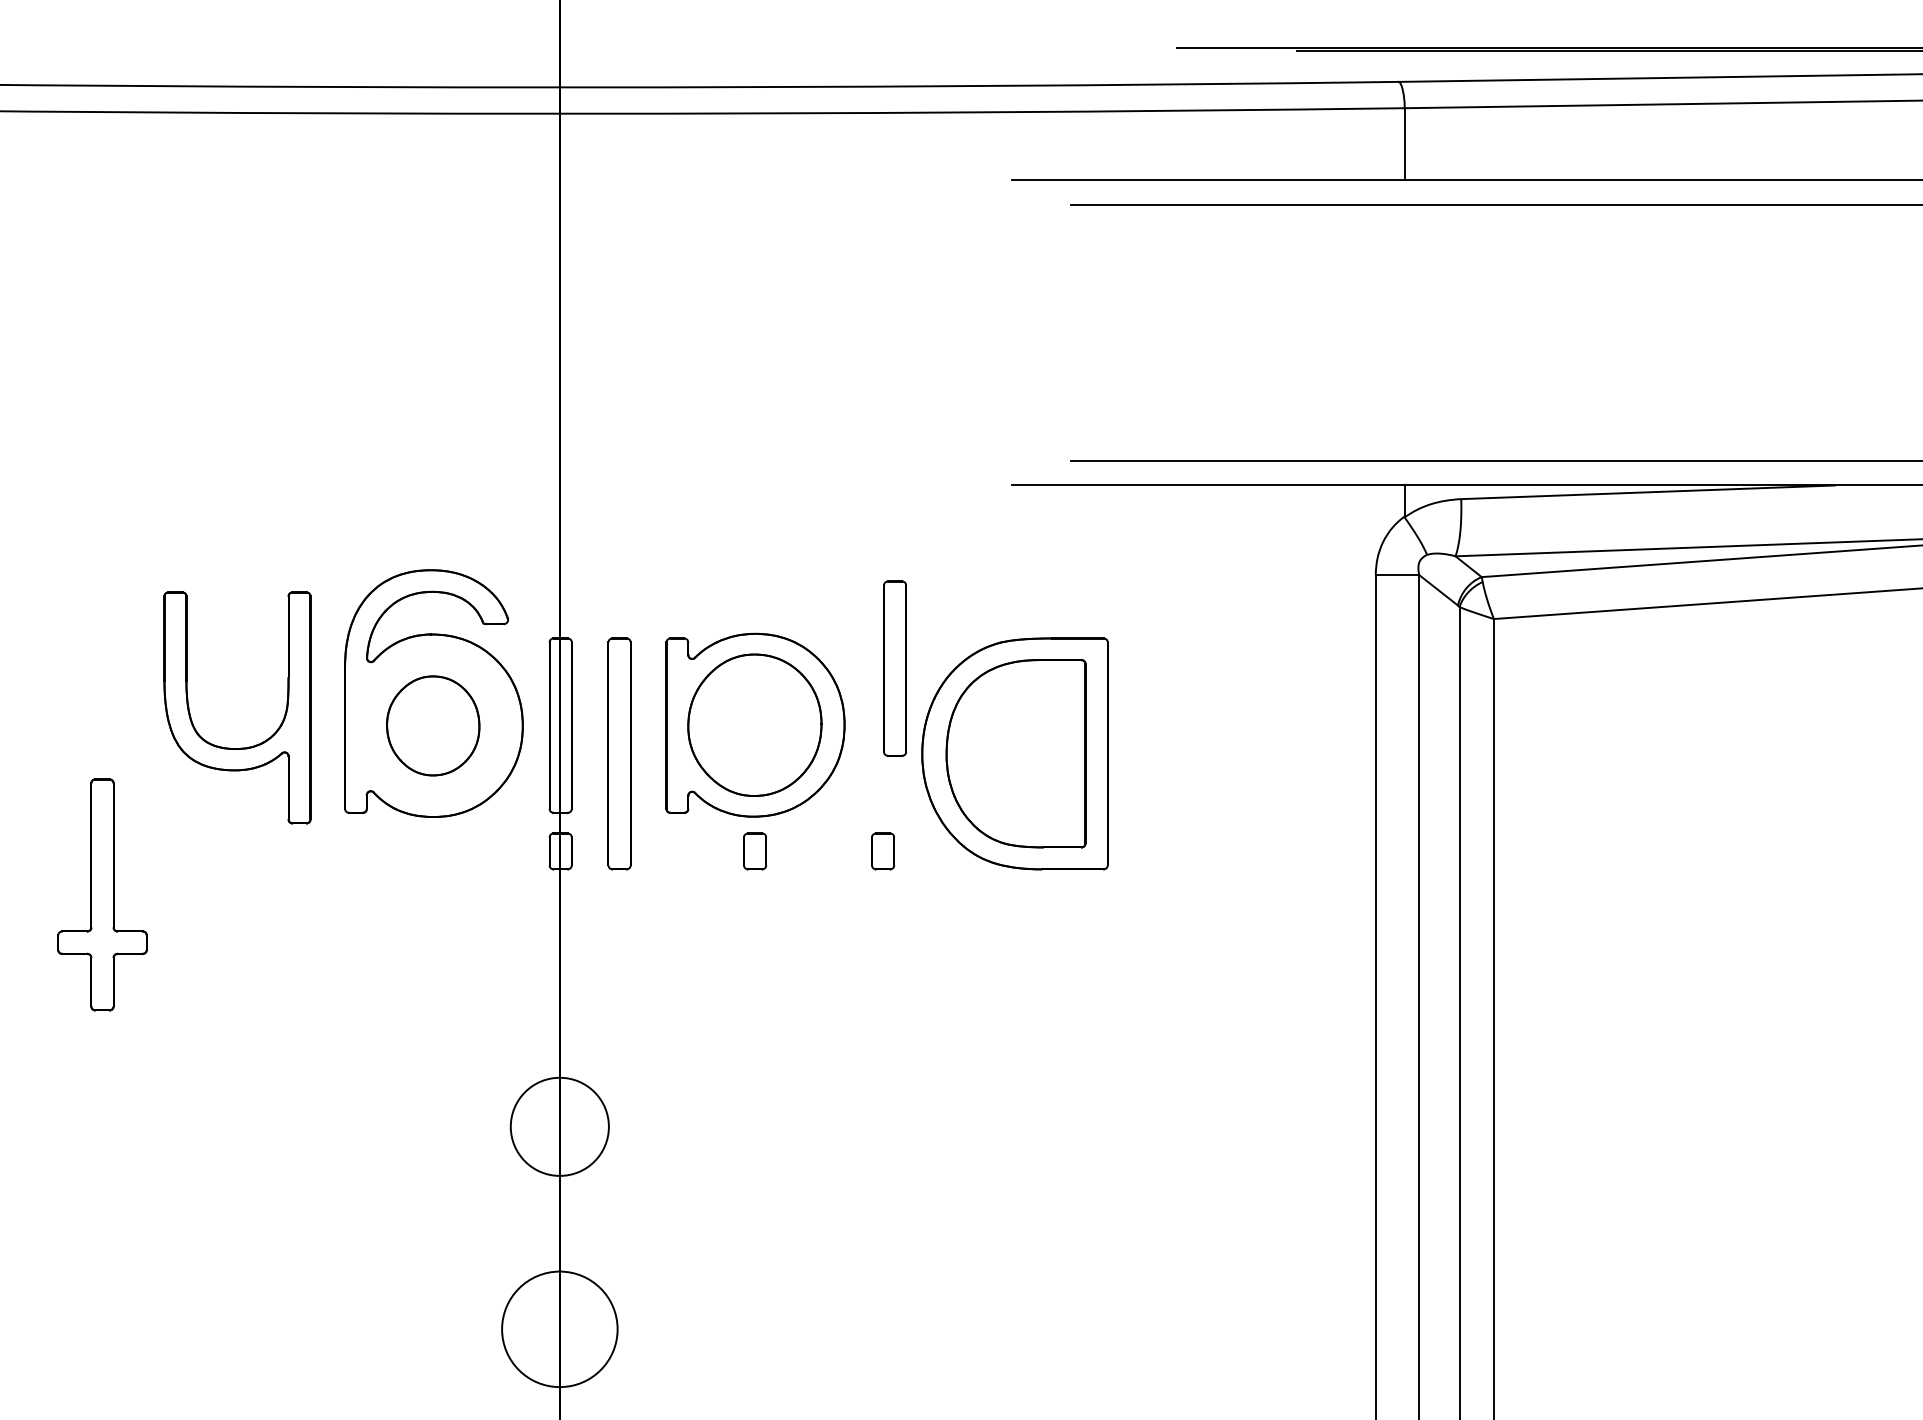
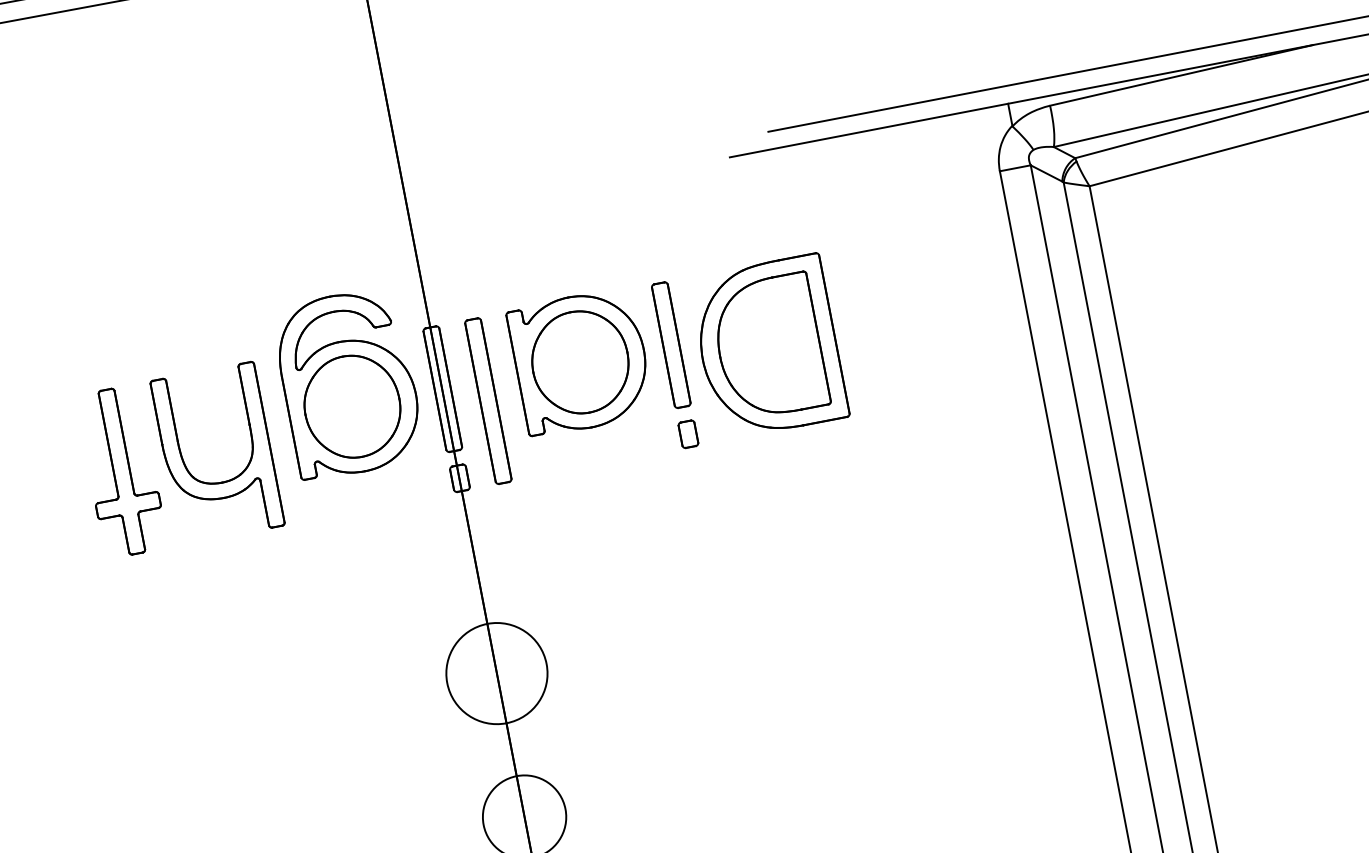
part: (895, 668) -> (671, 344), moved
part: (433, 725) -> (352, 406), size x1.43
part: (241, 747) -> (225, 480), moved
part: (754, 851) -> (597, 451), removed
part: (102, 894) -> (121, 471), moved
circle: (559, 1126) -> (496, 673), size x1.43

